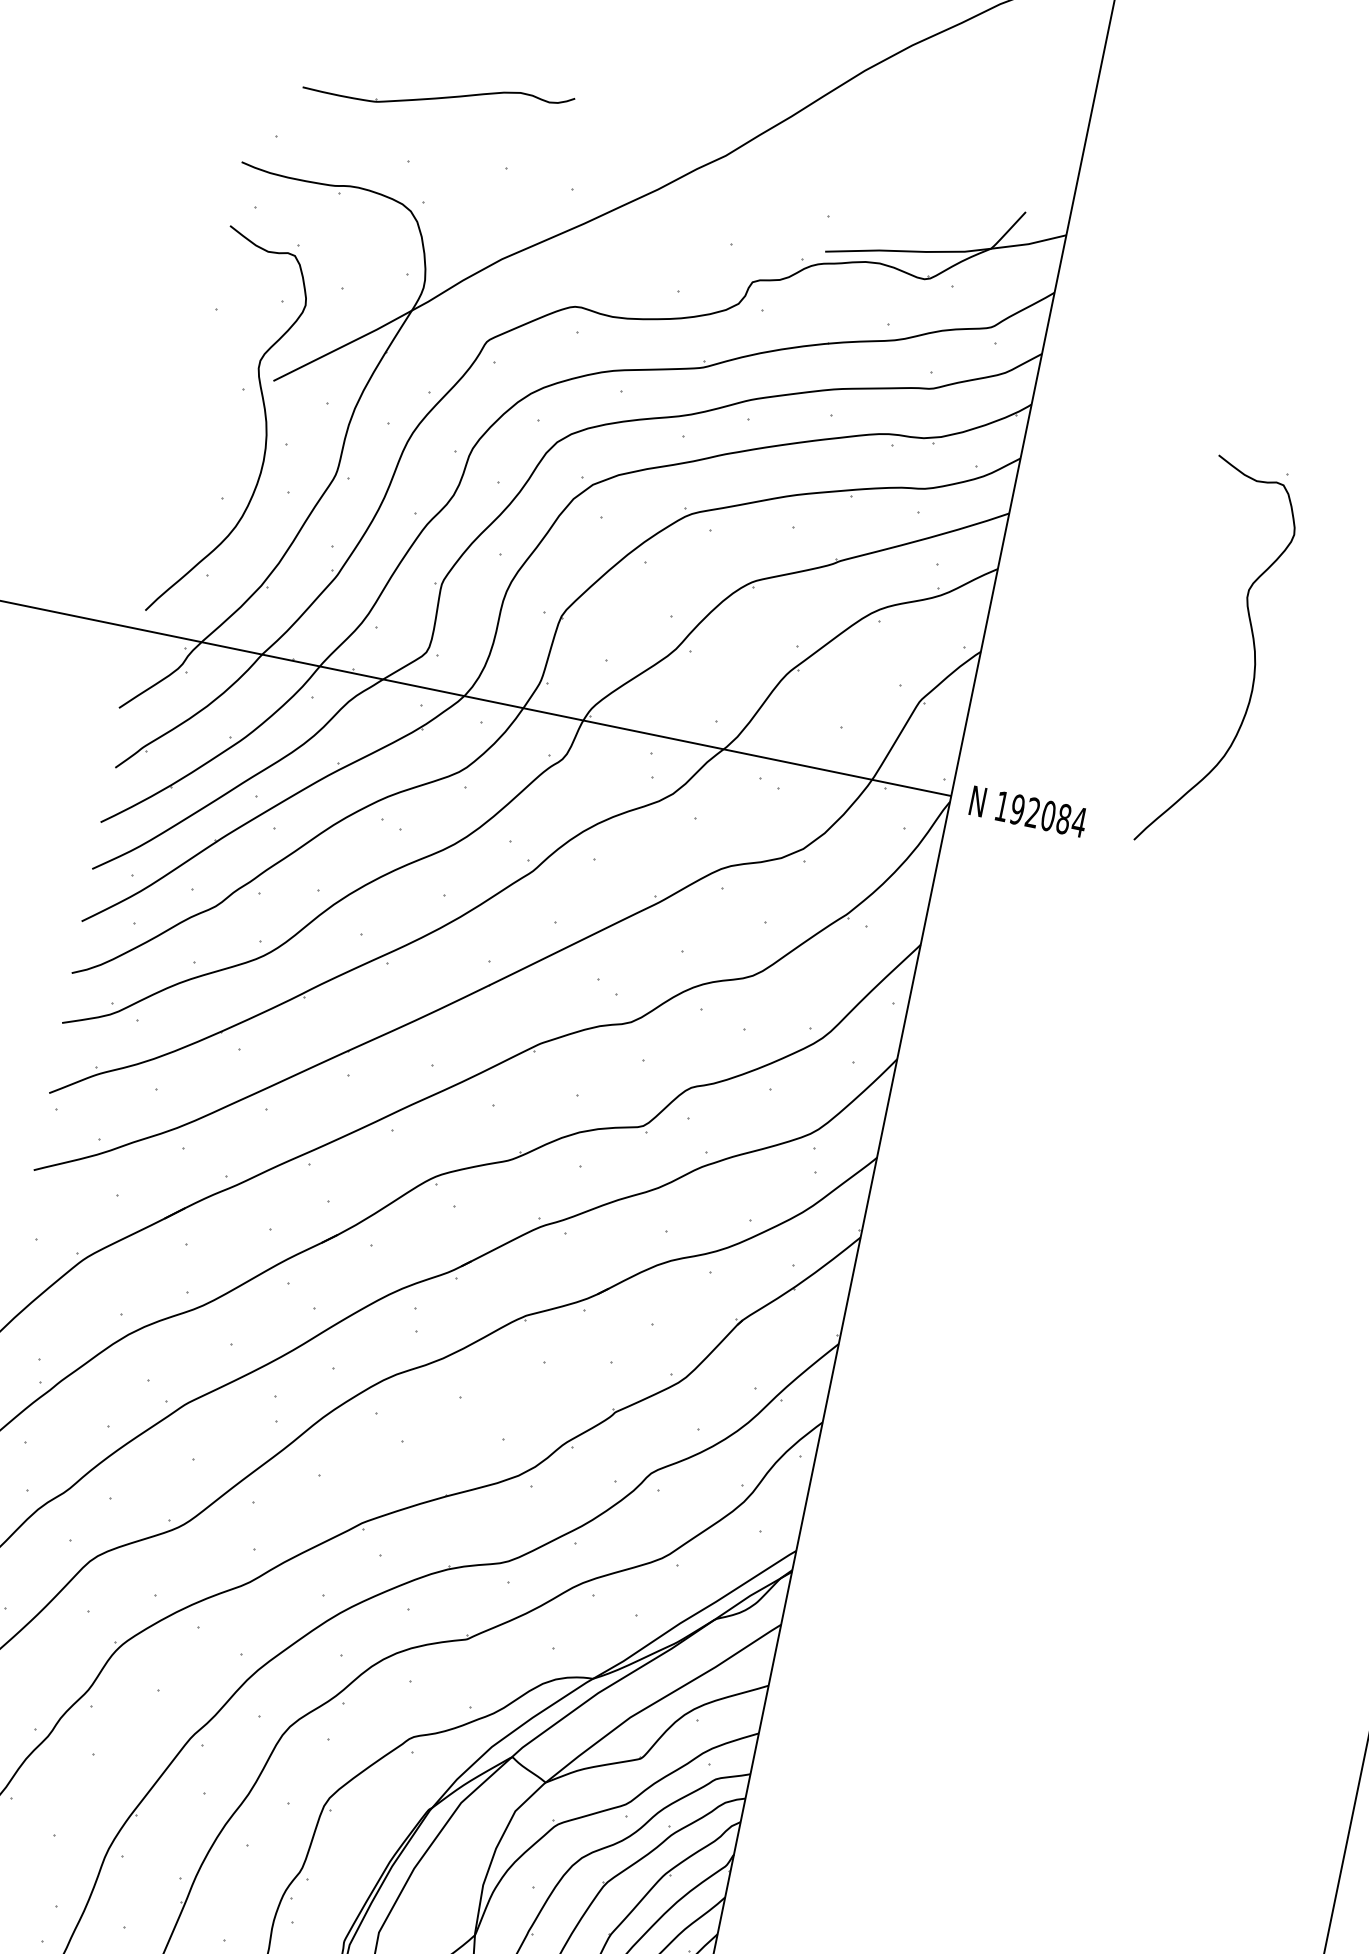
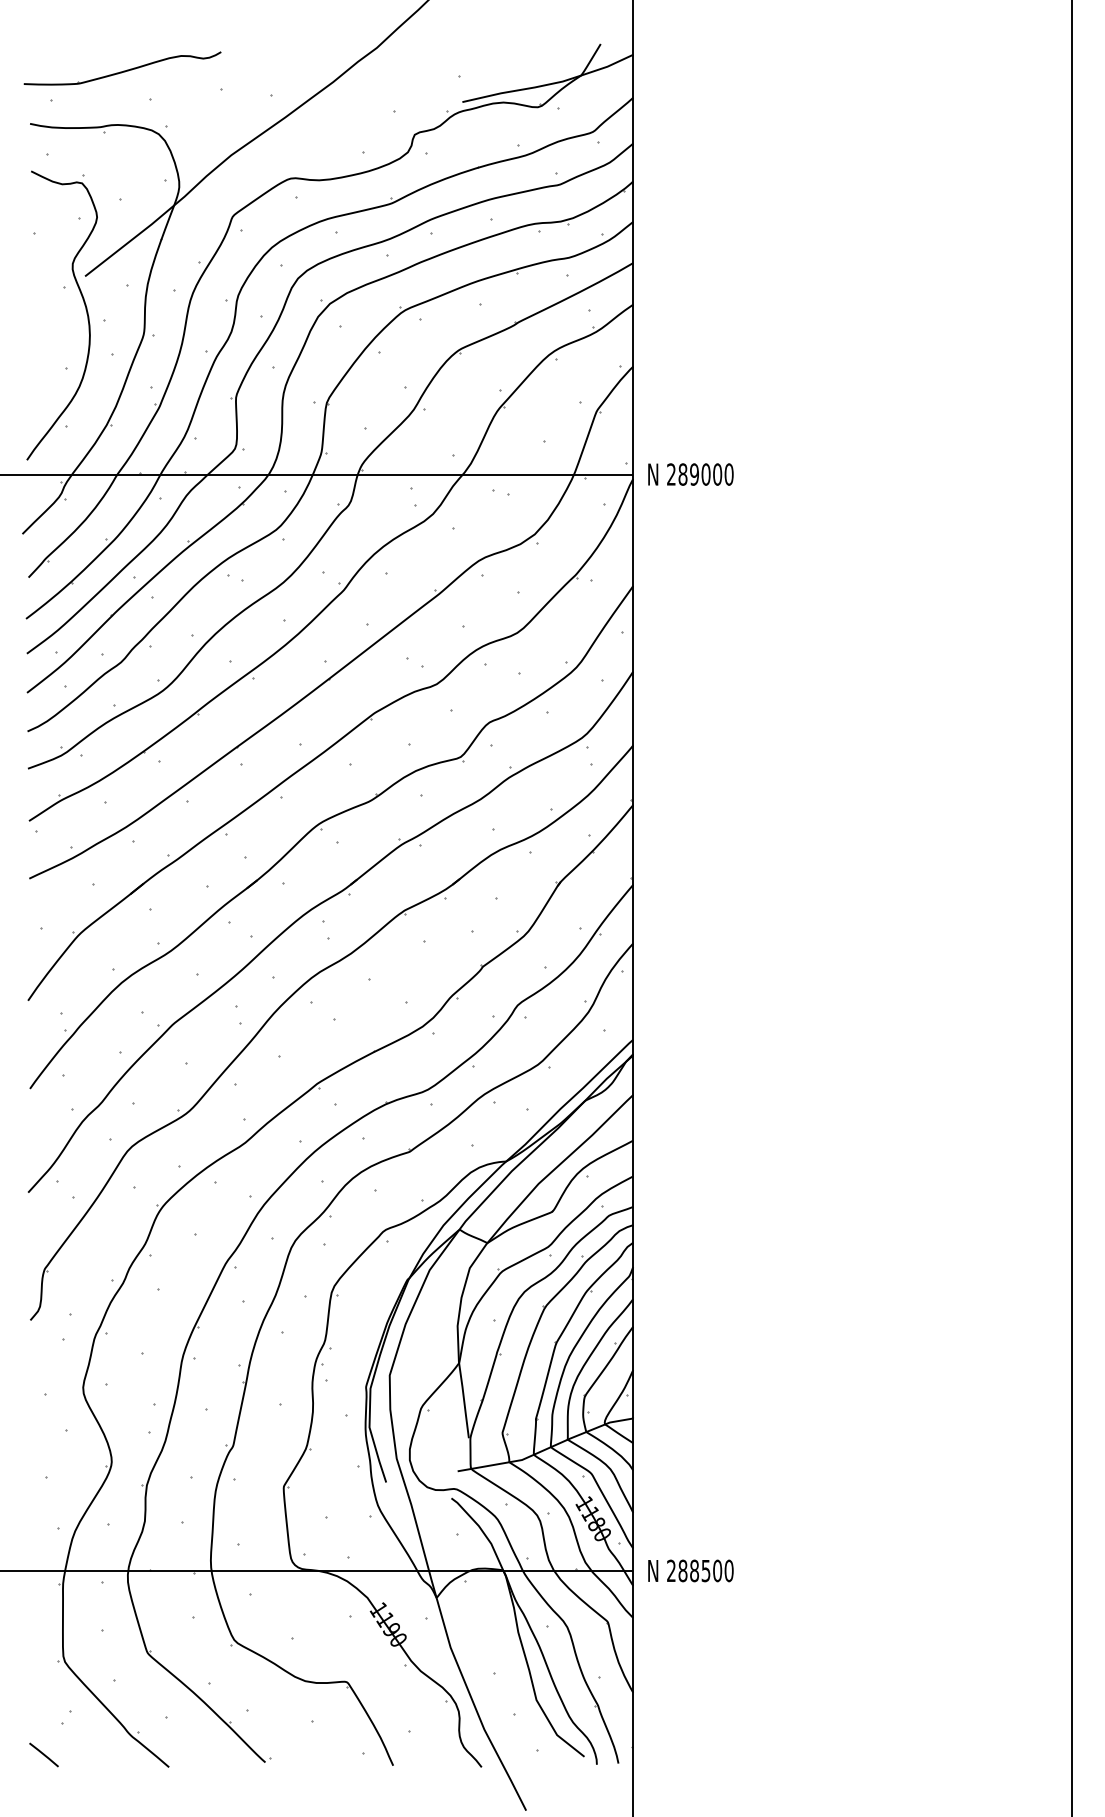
part: (438, 93) -> (122, 68), moved
part: (1253, 654) -> (829, 328), removed
text: (1041, 814) -> (700, 474), 192084 -> 289000

